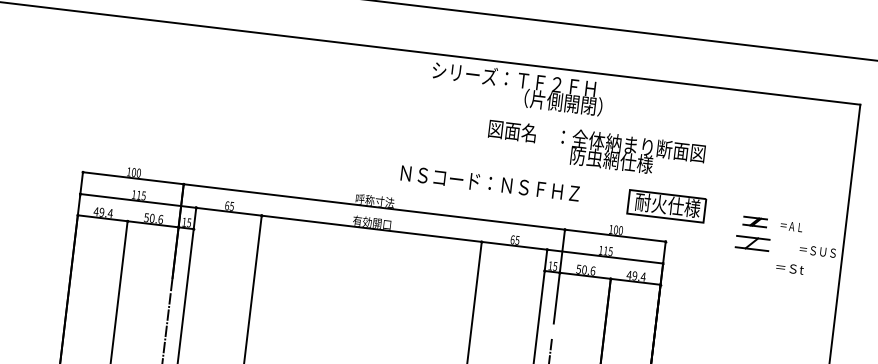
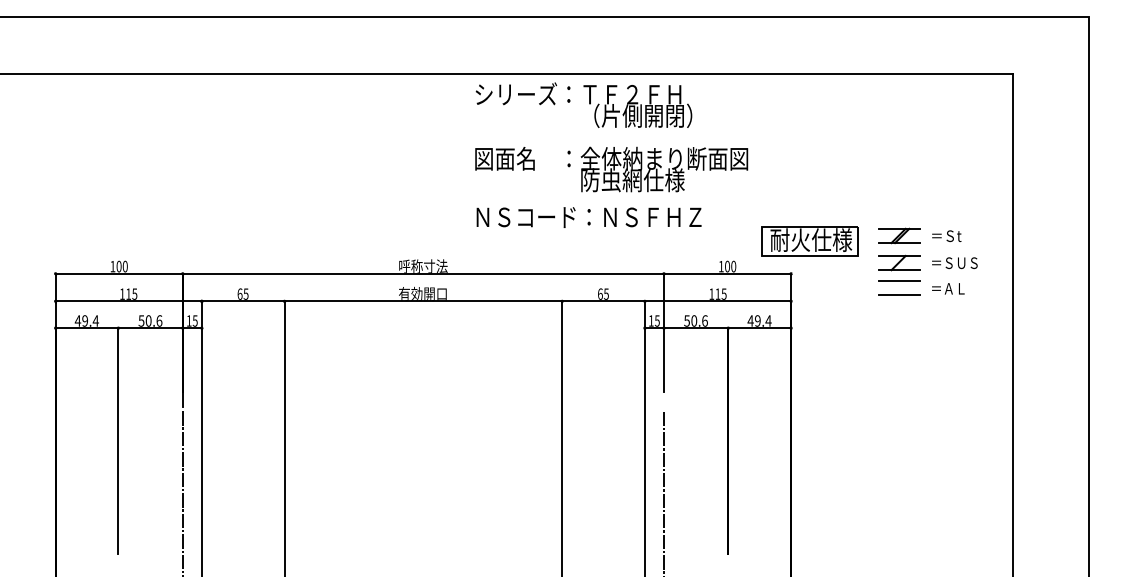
text: (595, 149) -> (611, 169), moved
text: (489, 183) -> (588, 217), moved
part: (666, 206) -> (809, 241), moved
part: (755, 221) -> (899, 235), size x1.43
text: (792, 226) -> (946, 236), ＝ＡＬ -> ＝Ｓt
text: (817, 251) -> (954, 263), moved
line: (750, 258) -> (899, 281), added
text: (789, 268) -> (949, 288), ＝Ｓt -> ＝ＡＬ
line: (749, 269) -> (899, 295), added

